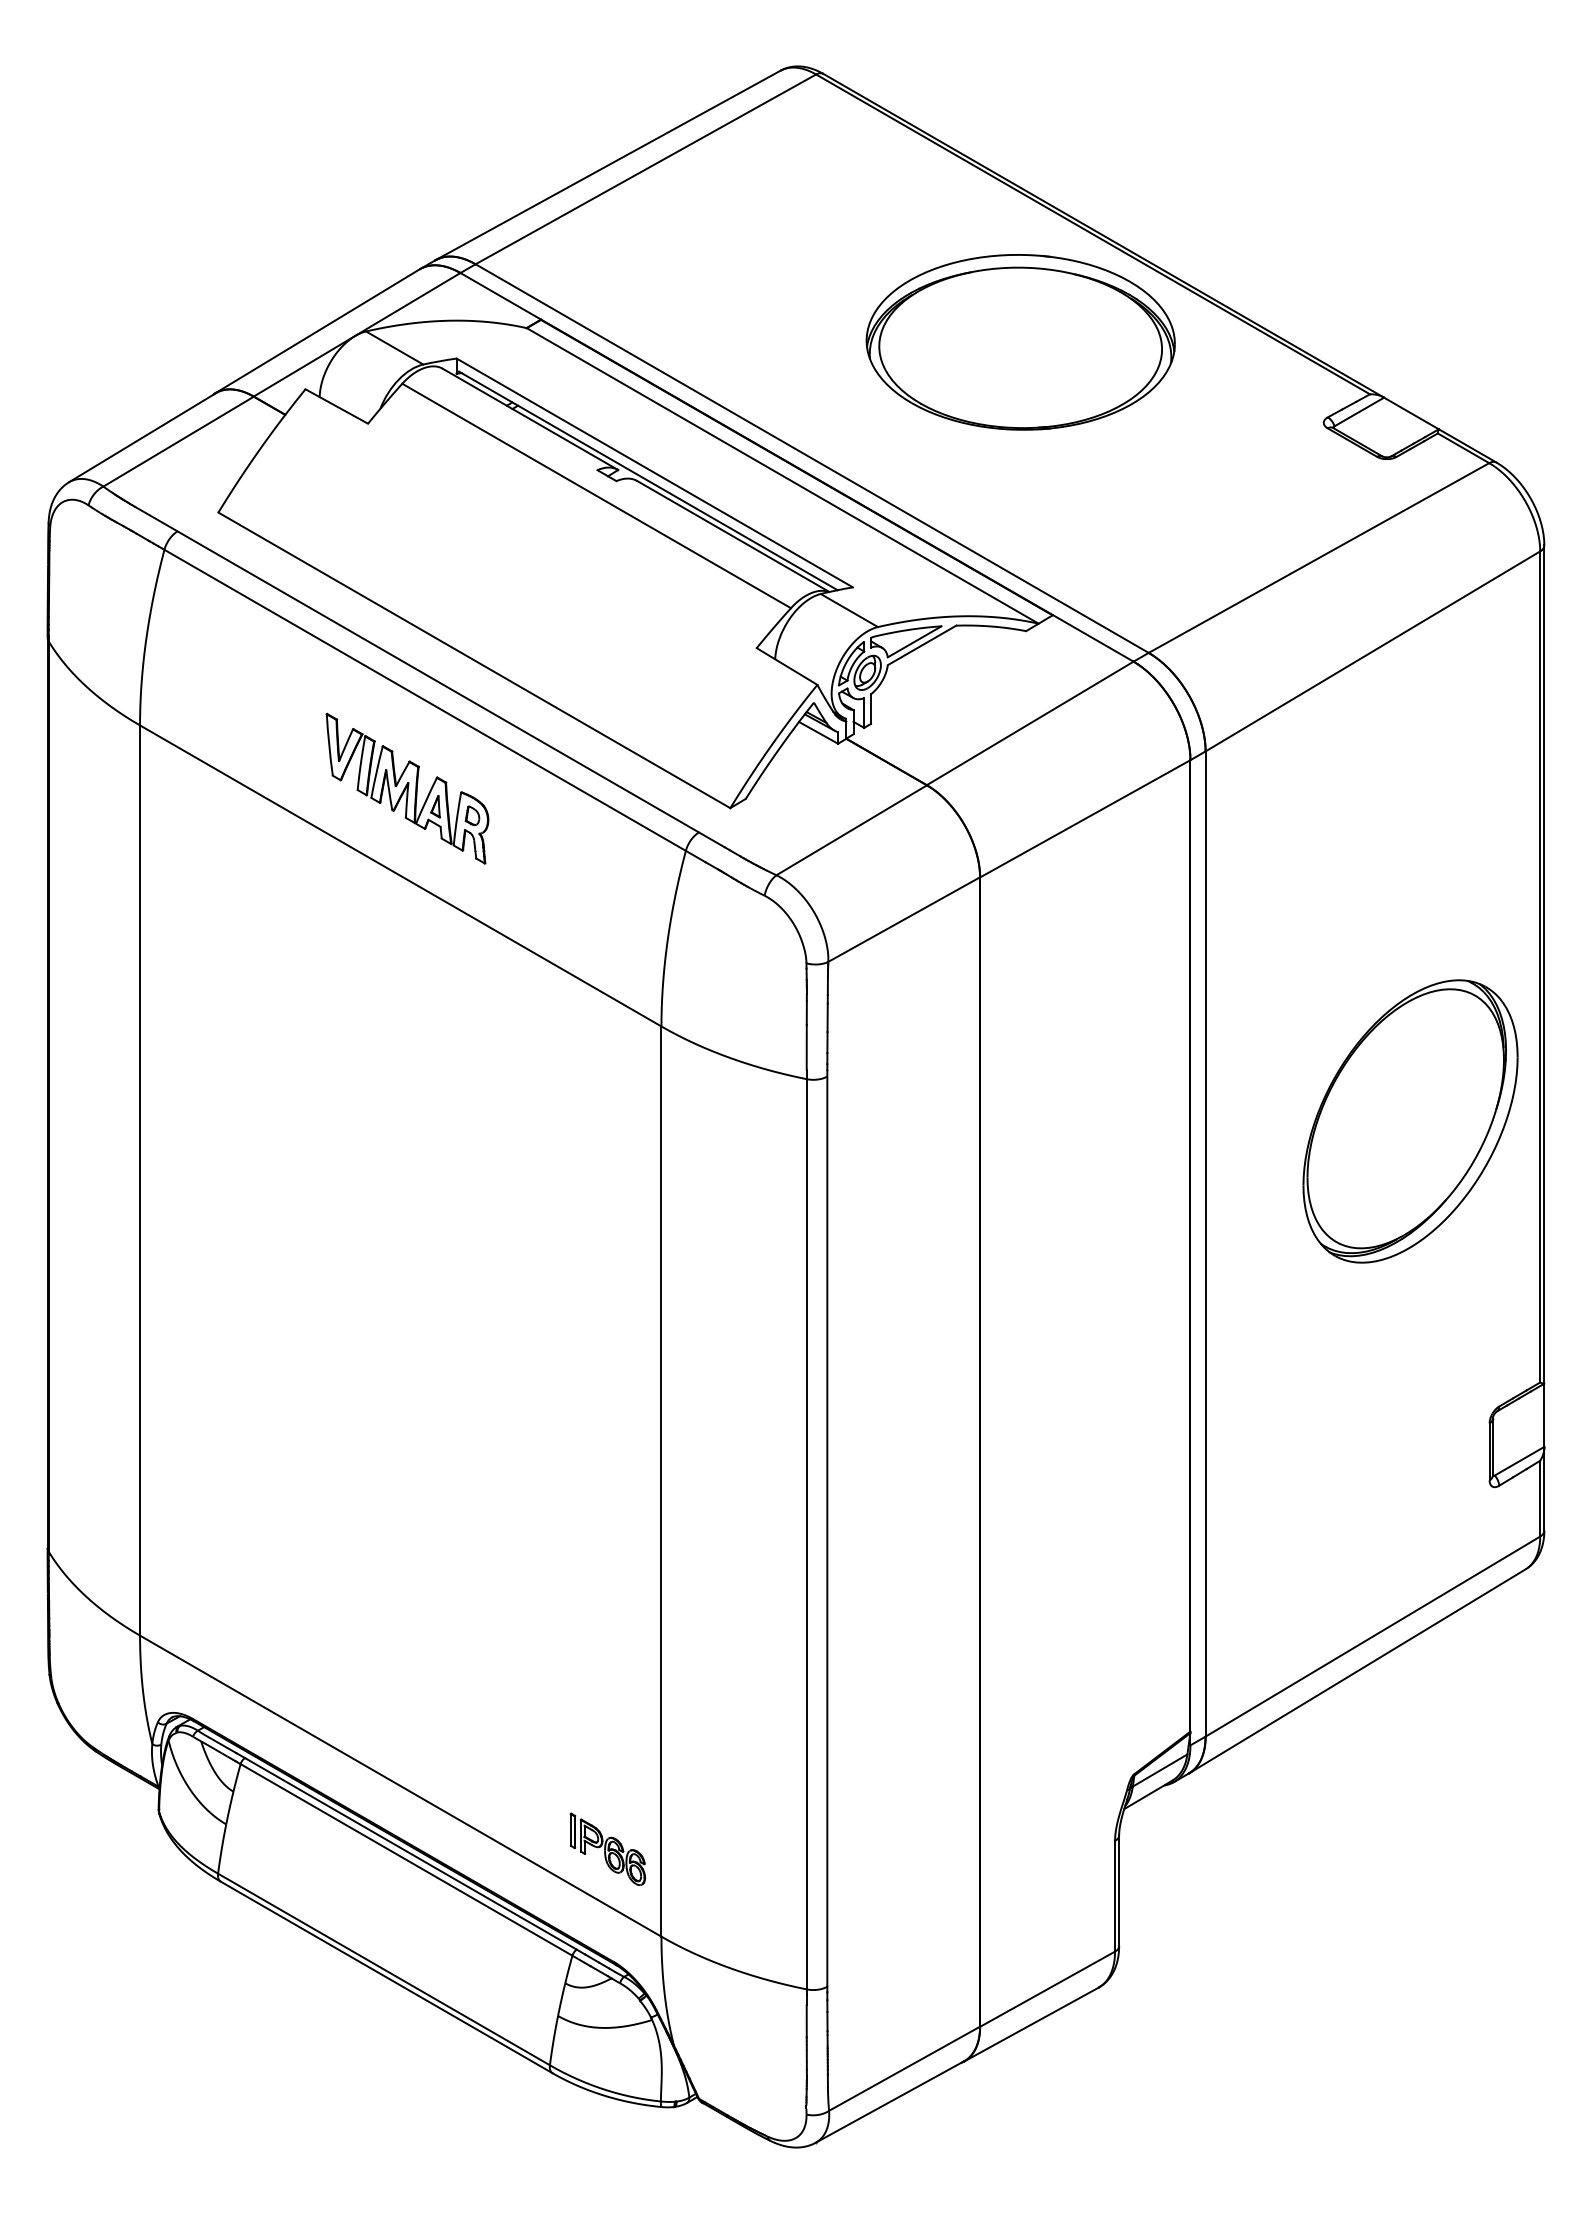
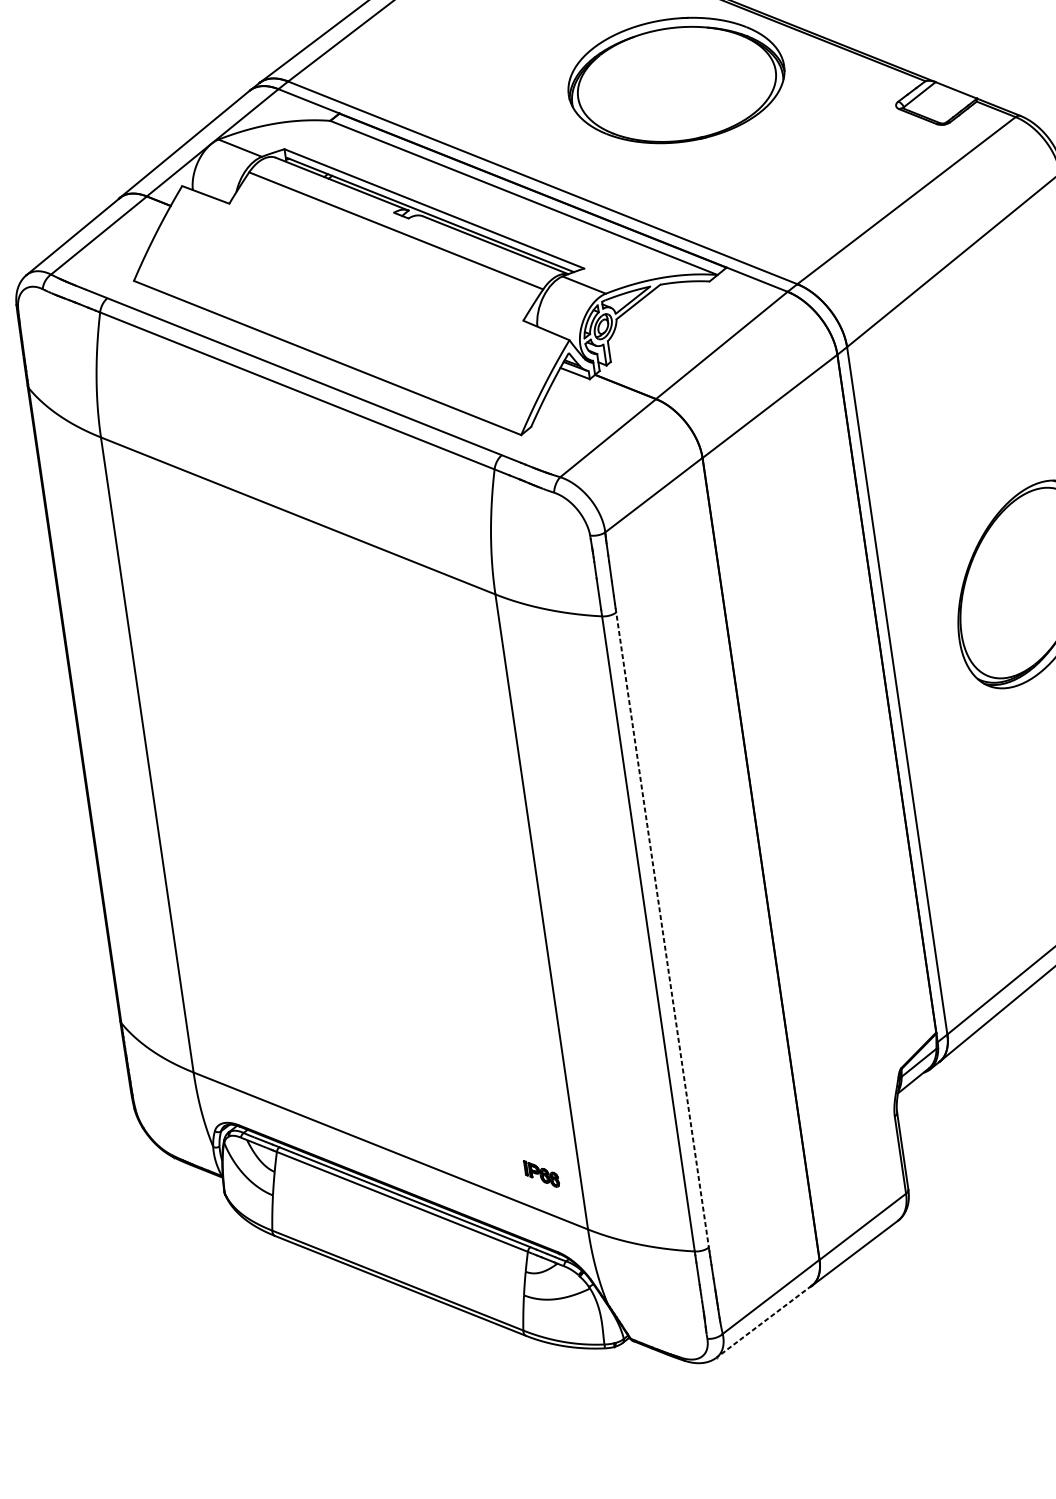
part: (407, 788) -> (294, 454), removed
line: (827, 1529) -> (662, 928), solid -> dashed
part: (607, 1848) -> (541, 1173), size x0.6
line: (889, 2102) -> (764, 1321), solid -> dashed

